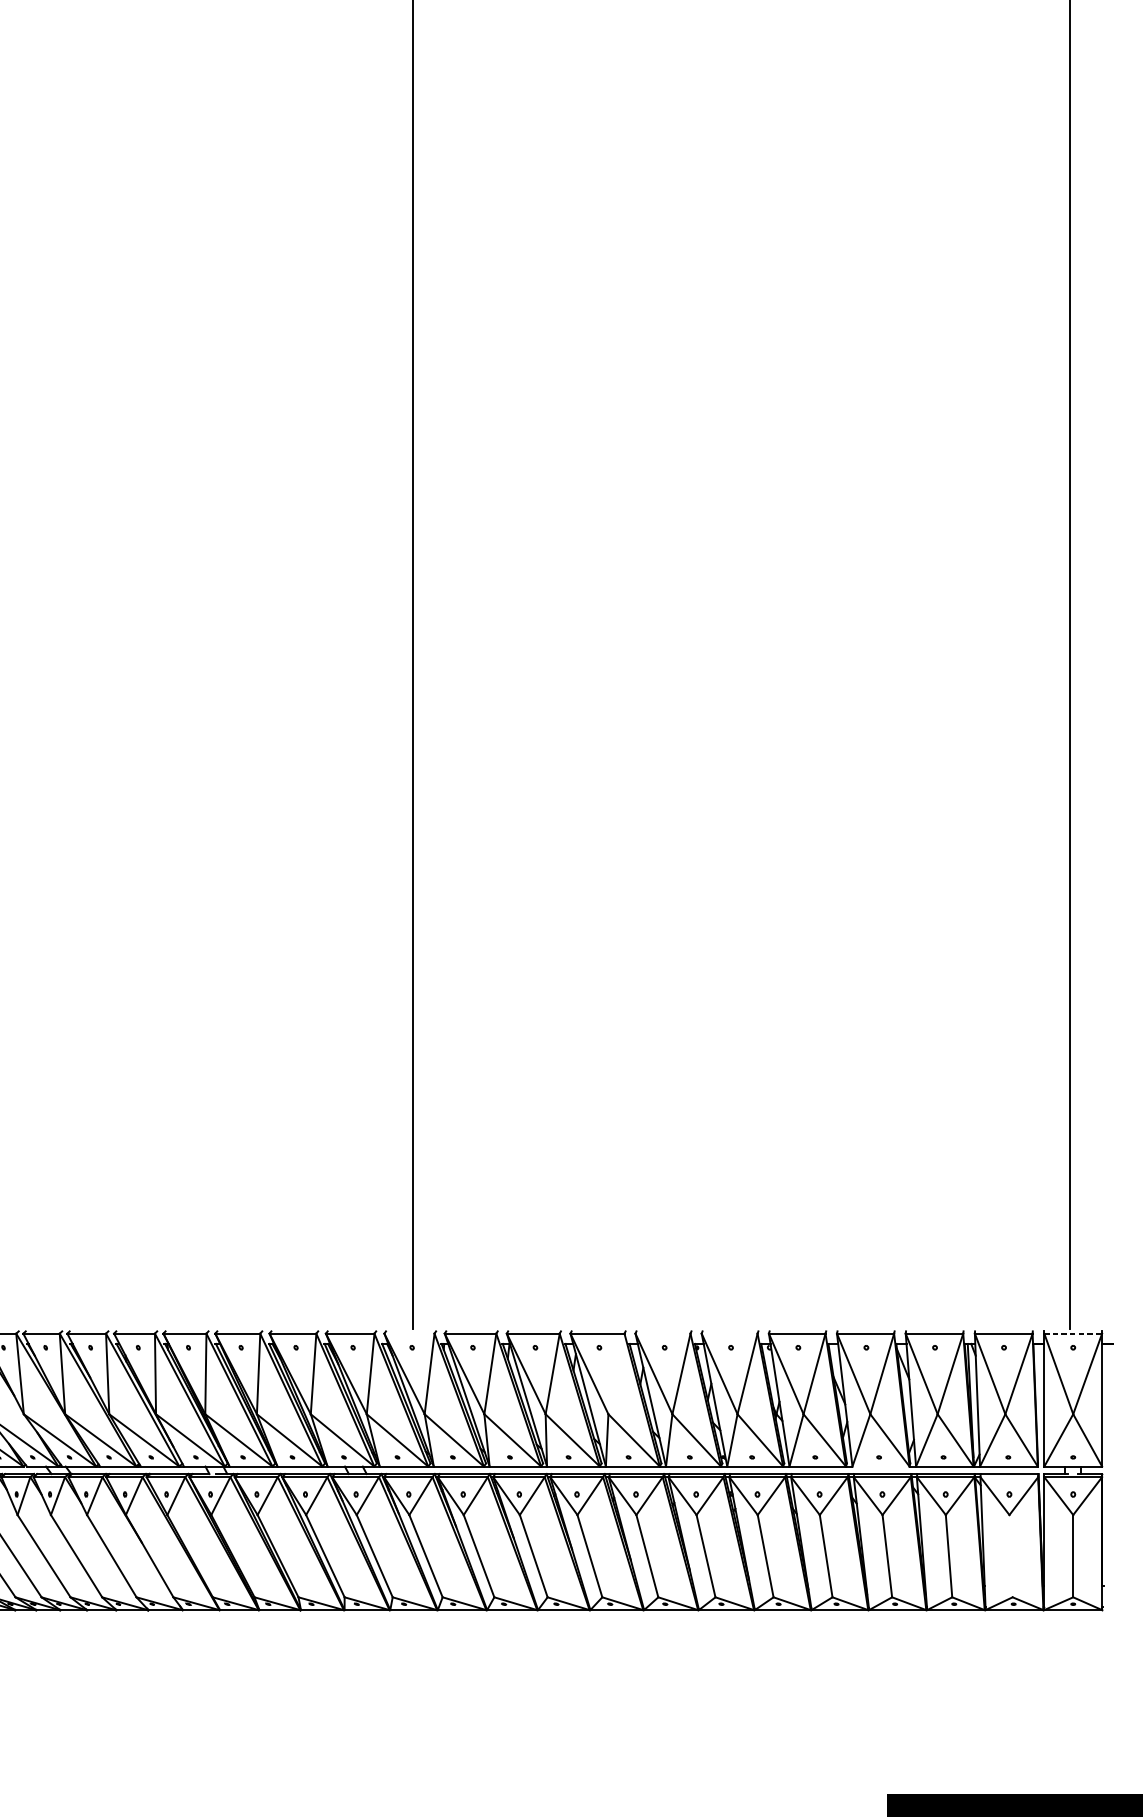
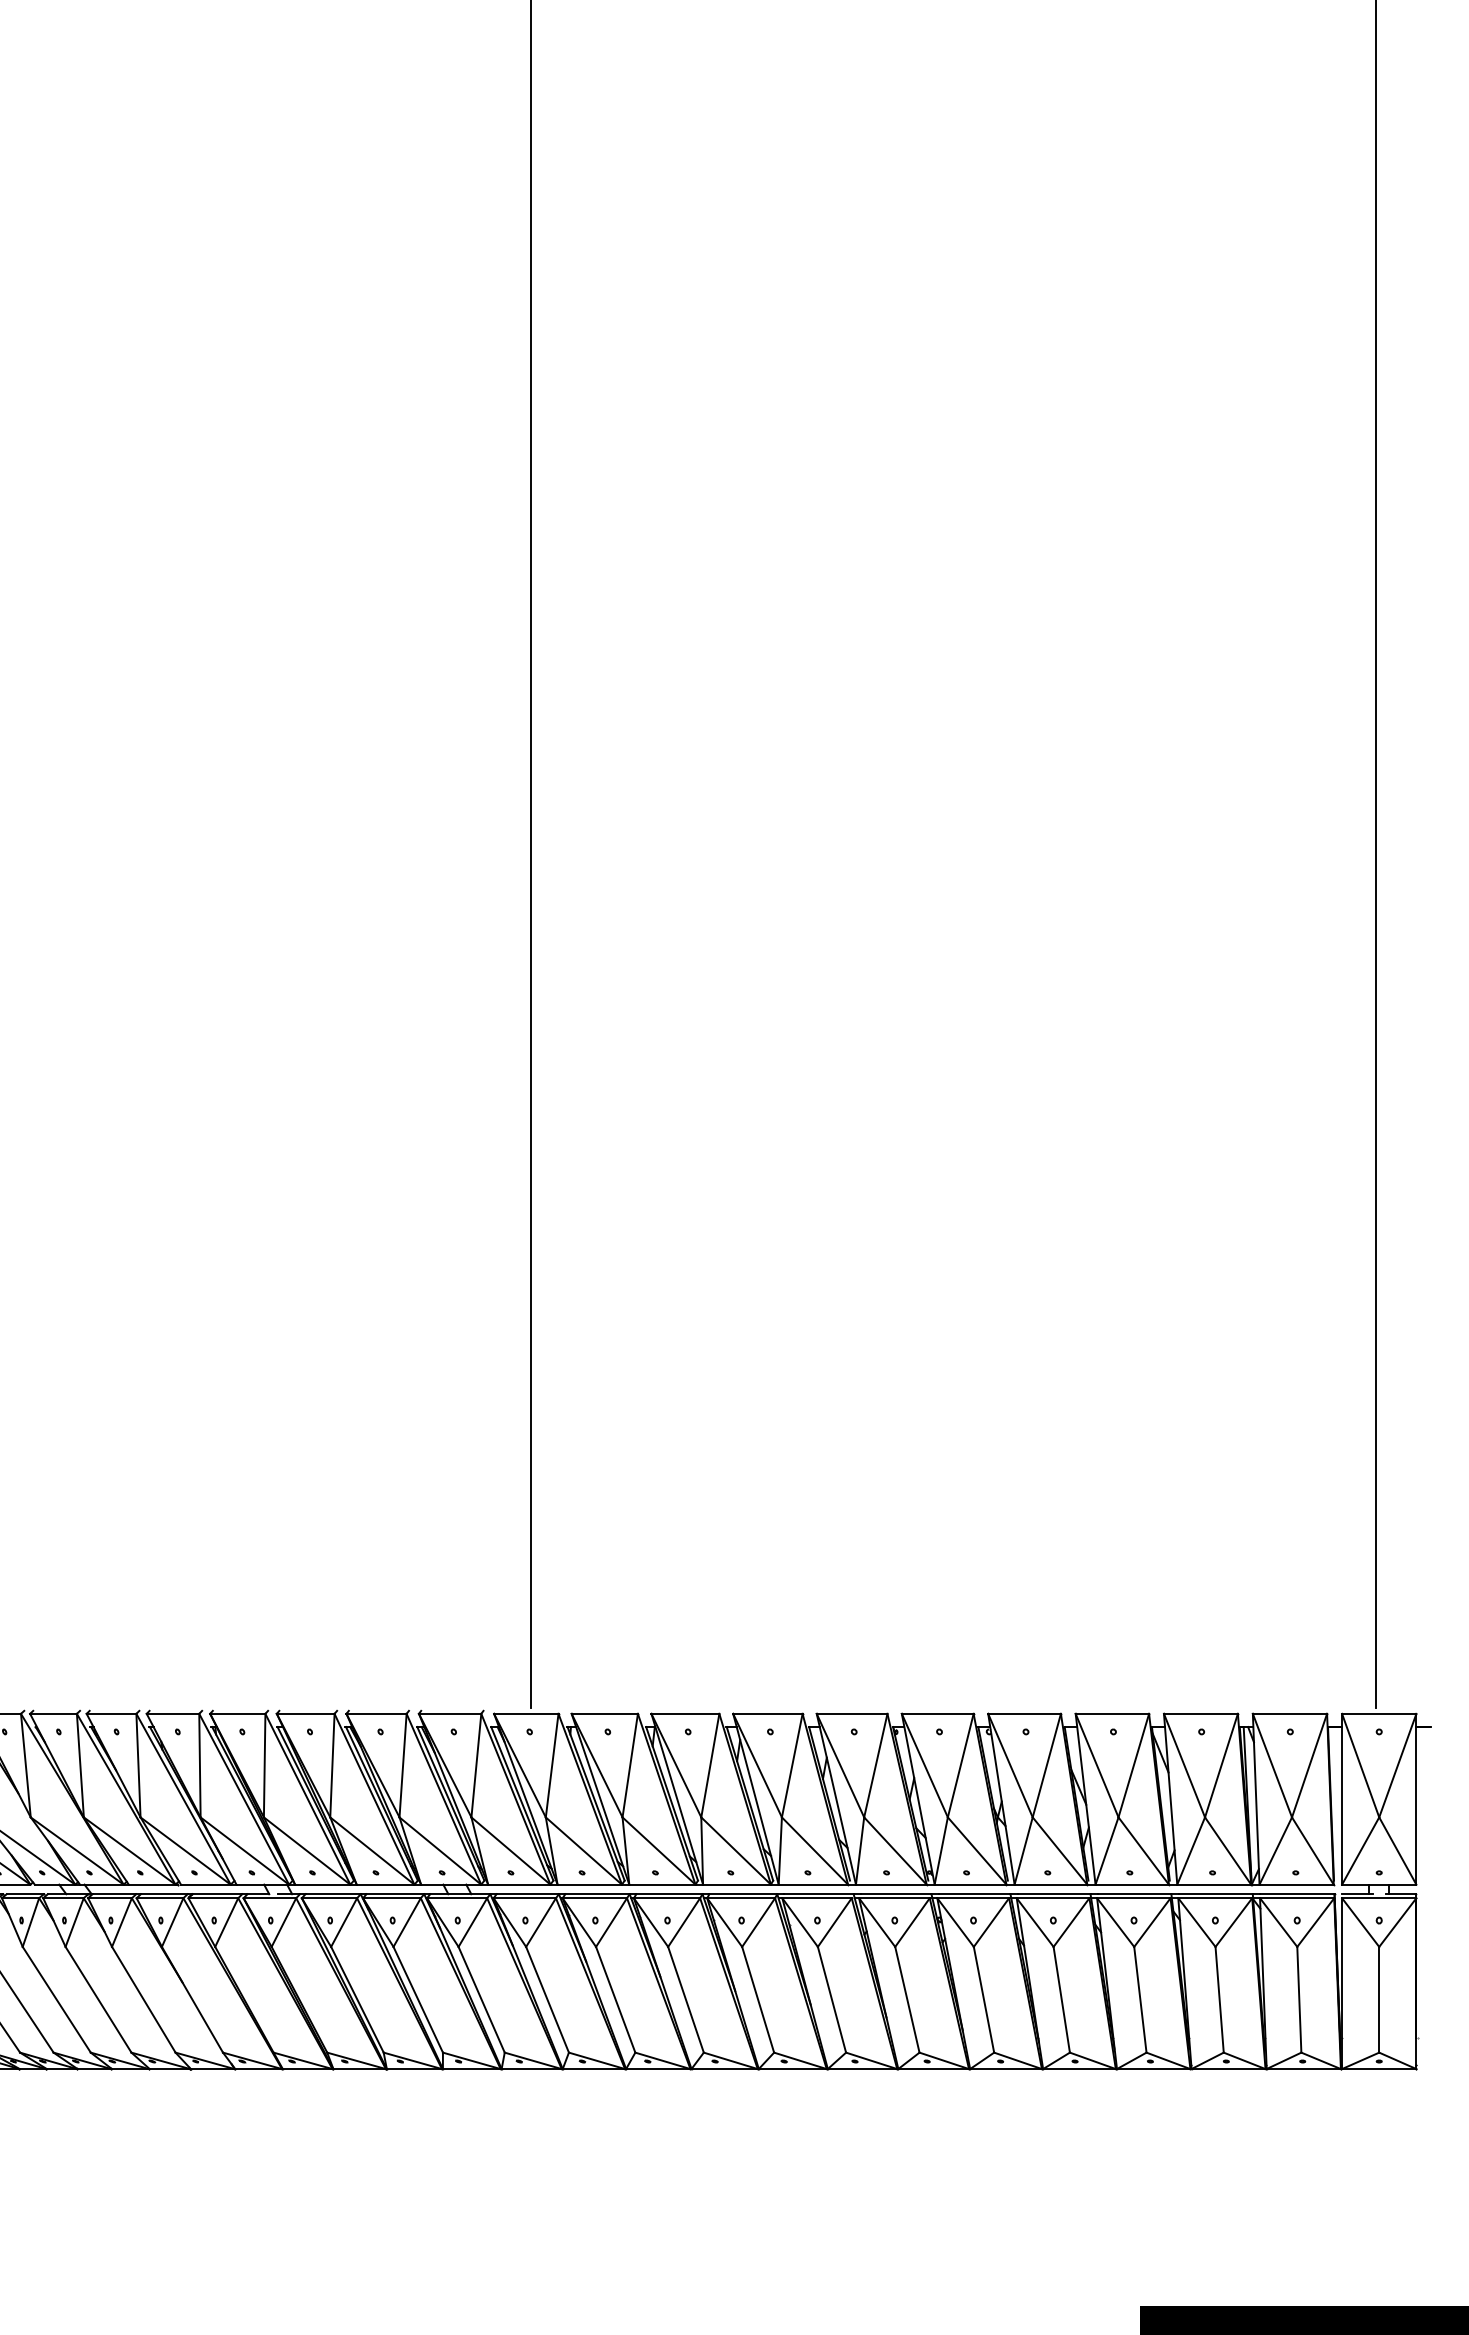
line: (409, 1333) -> (526, 1713), added
line: (662, 1333) -> (851, 1713), added
line: (729, 1333) -> (937, 1713), added
line: (1073, 1333) -> (1379, 1713), dashed -> solid
line: (615, 1373) -> (791, 1765), added
line: (880, 1466) -> (1131, 1884), added
line: (1009, 1477) -> (1297, 1898), added
line: (1011, 1555) -> (1299, 1999), added

